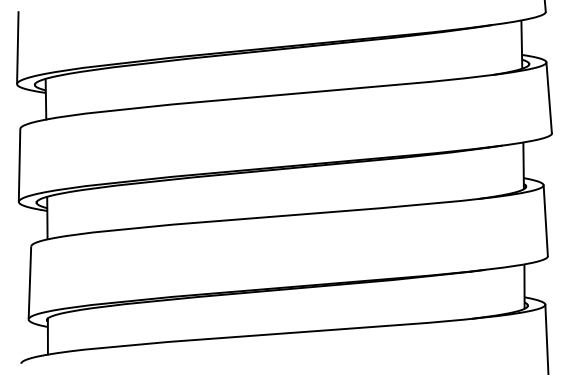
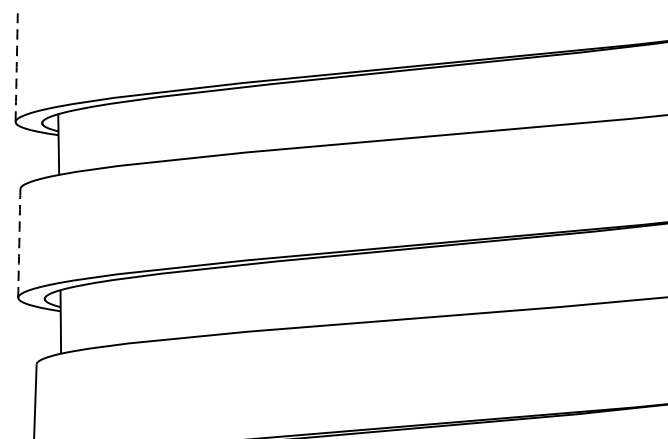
arc: (17, 47) -> (16, 67), solid -> dashed
arc: (19, 165) -> (19, 243), solid -> dashed

